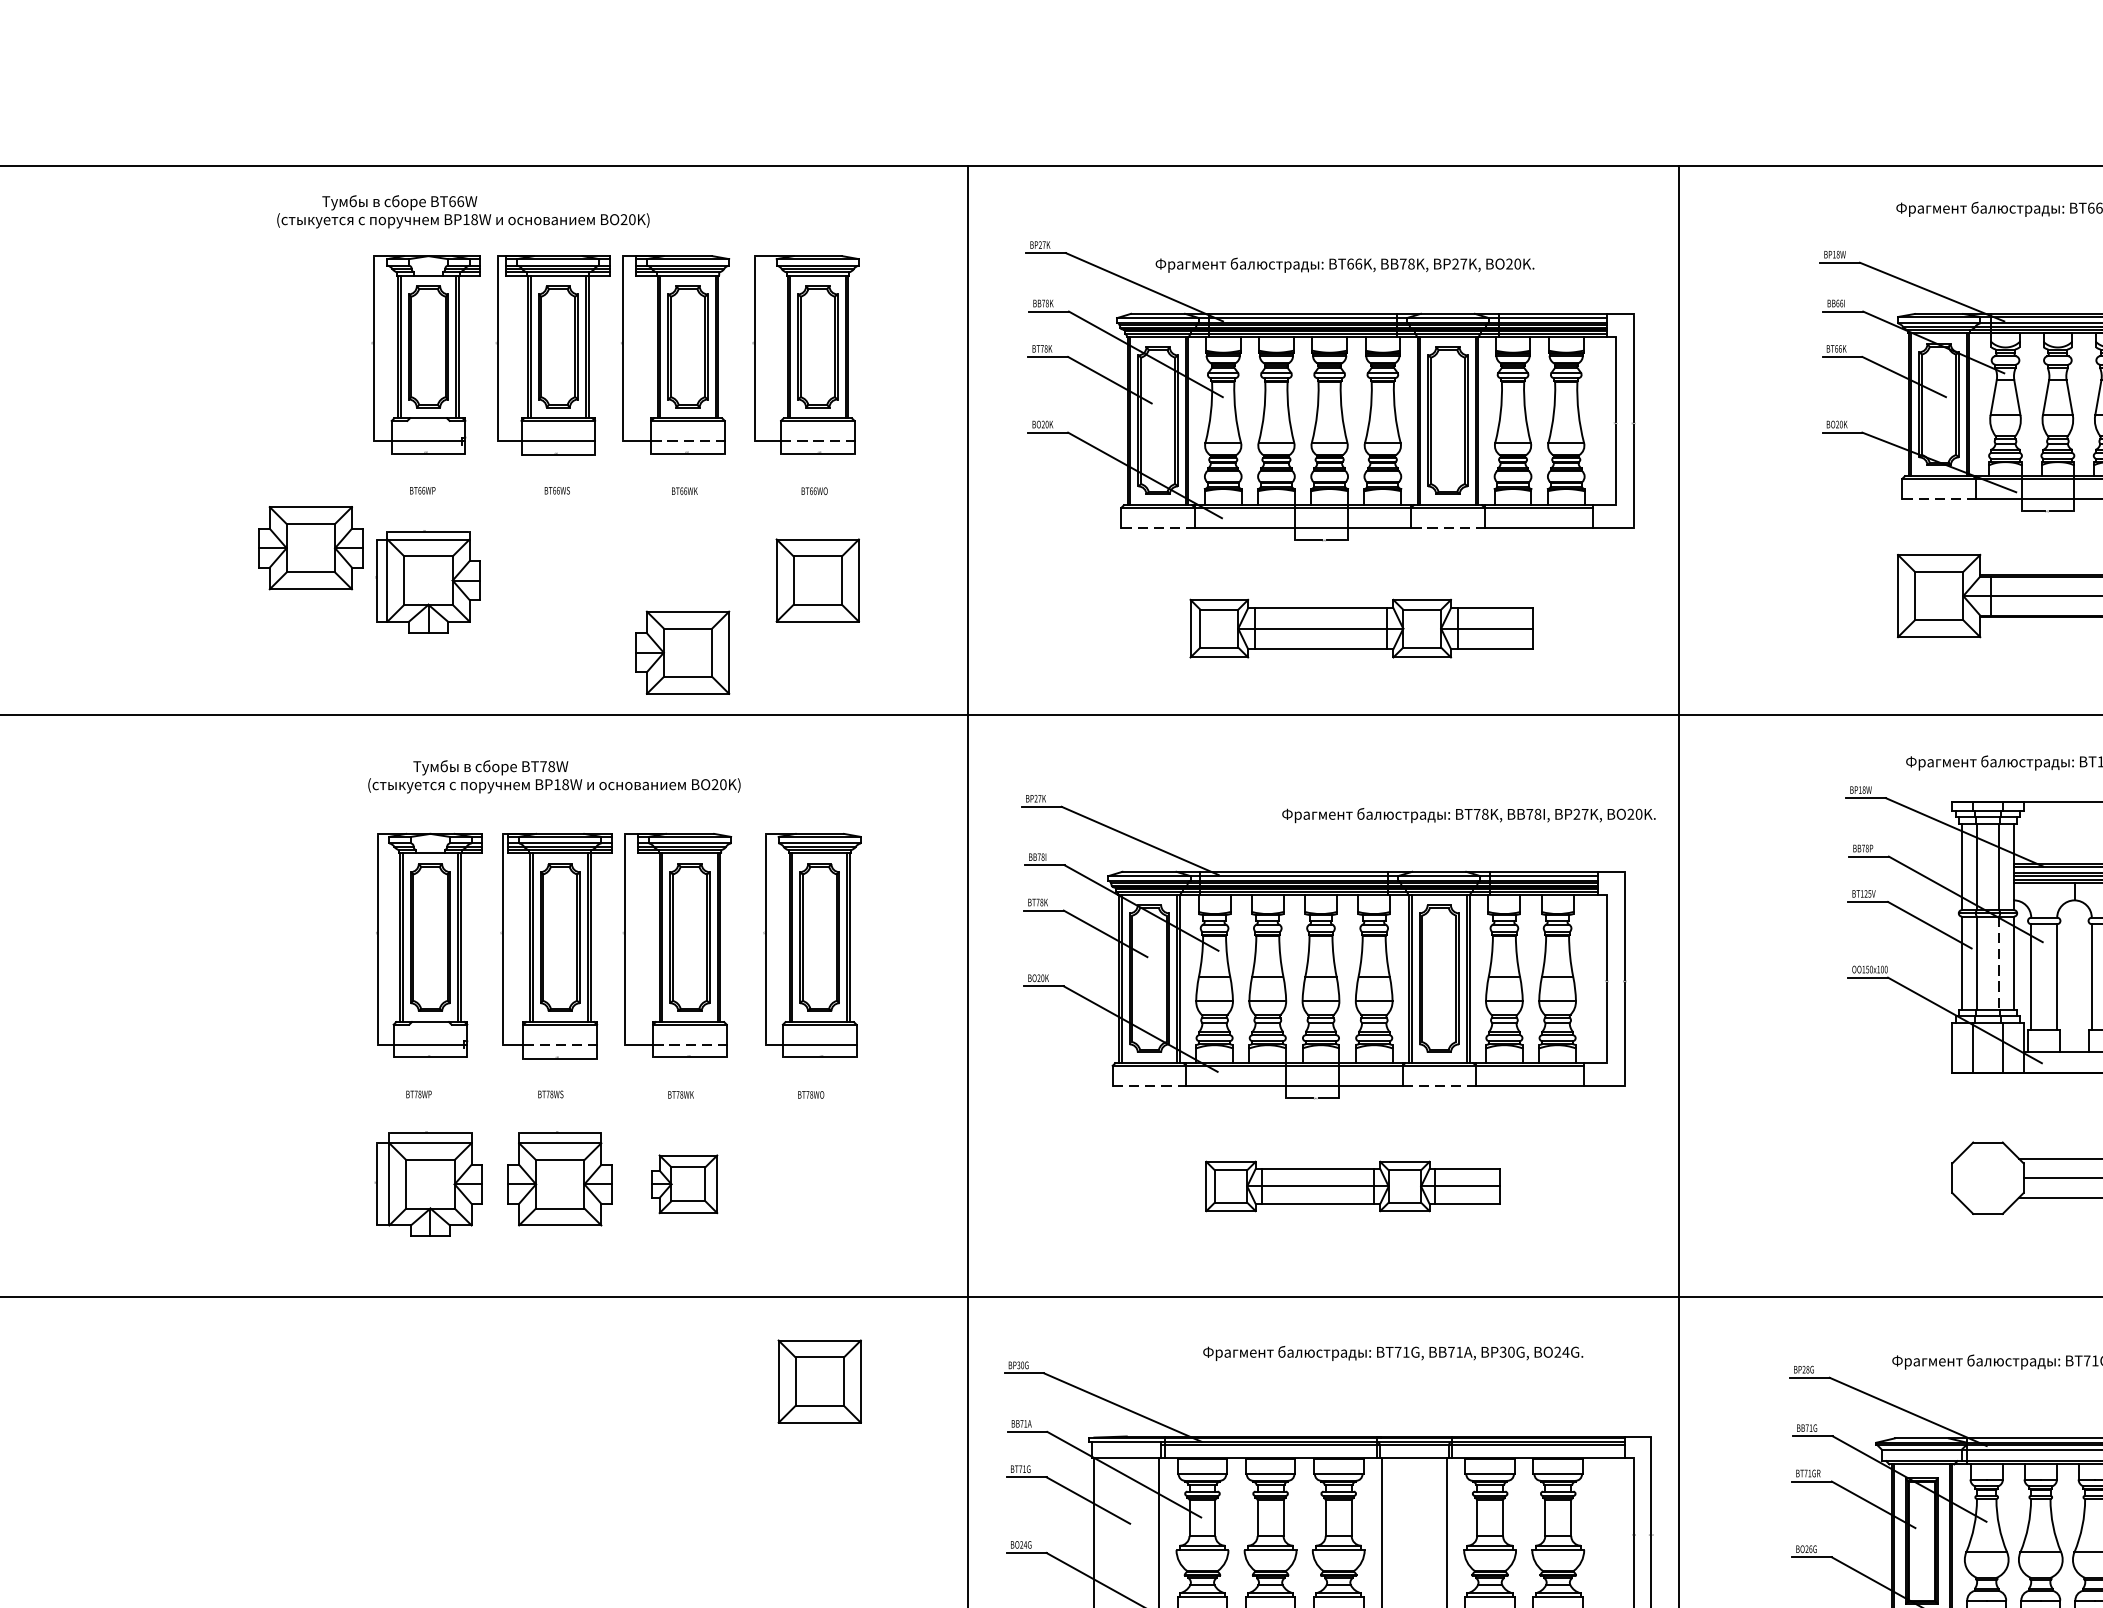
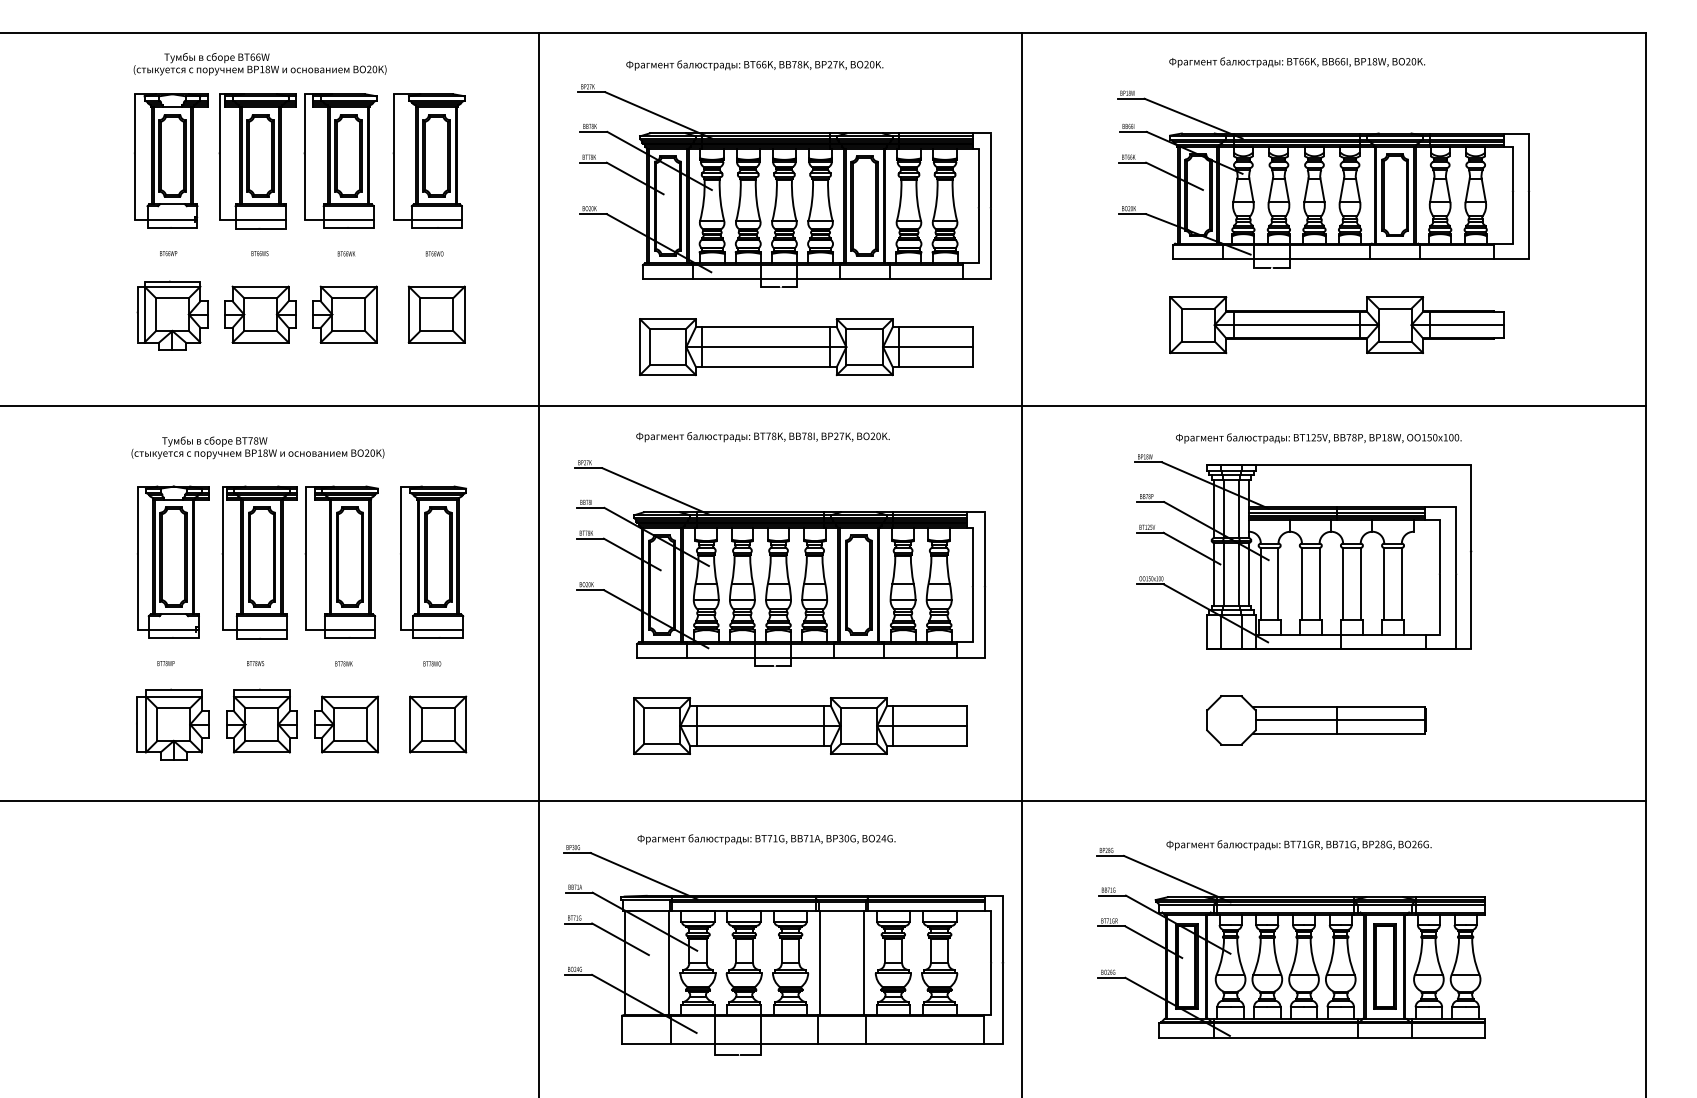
text: (462, 212) -> (259, 64), moved
text: (1344, 265) -> (754, 65), moved
line: (687, 440) -> (348, 219), dashed -> solid
line: (817, 440) -> (436, 219), dashed -> solid
line: (1939, 499) -> (1198, 259), dashed -> solid
line: (1157, 527) -> (667, 278), dashed -> solid
line: (1447, 527) -> (864, 278), dashed -> solid
part: (310, 548) -> (260, 314), moved
part: (1362, 629) -> (806, 347), size x1.43
part: (681, 652) -> (344, 314), moved
text: (1468, 816) -> (762, 437), moved
line: (1998, 963) -> (1238, 574), dashed -> solid
line: (559, 1044) -> (261, 629), dashed -> solid
line: (690, 1044) -> (350, 629), dashed -> solid
line: (1150, 1085) -> (662, 657), dashed -> solid
line: (1438, 1085) -> (858, 657), dashed -> solid
part: (684, 1184) -> (346, 724), size x1.43
part: (1353, 1185) -> (800, 725), size x1.67
text: (1393, 1353) -> (766, 839), moved
part: (820, 1381) -> (438, 724), moved

